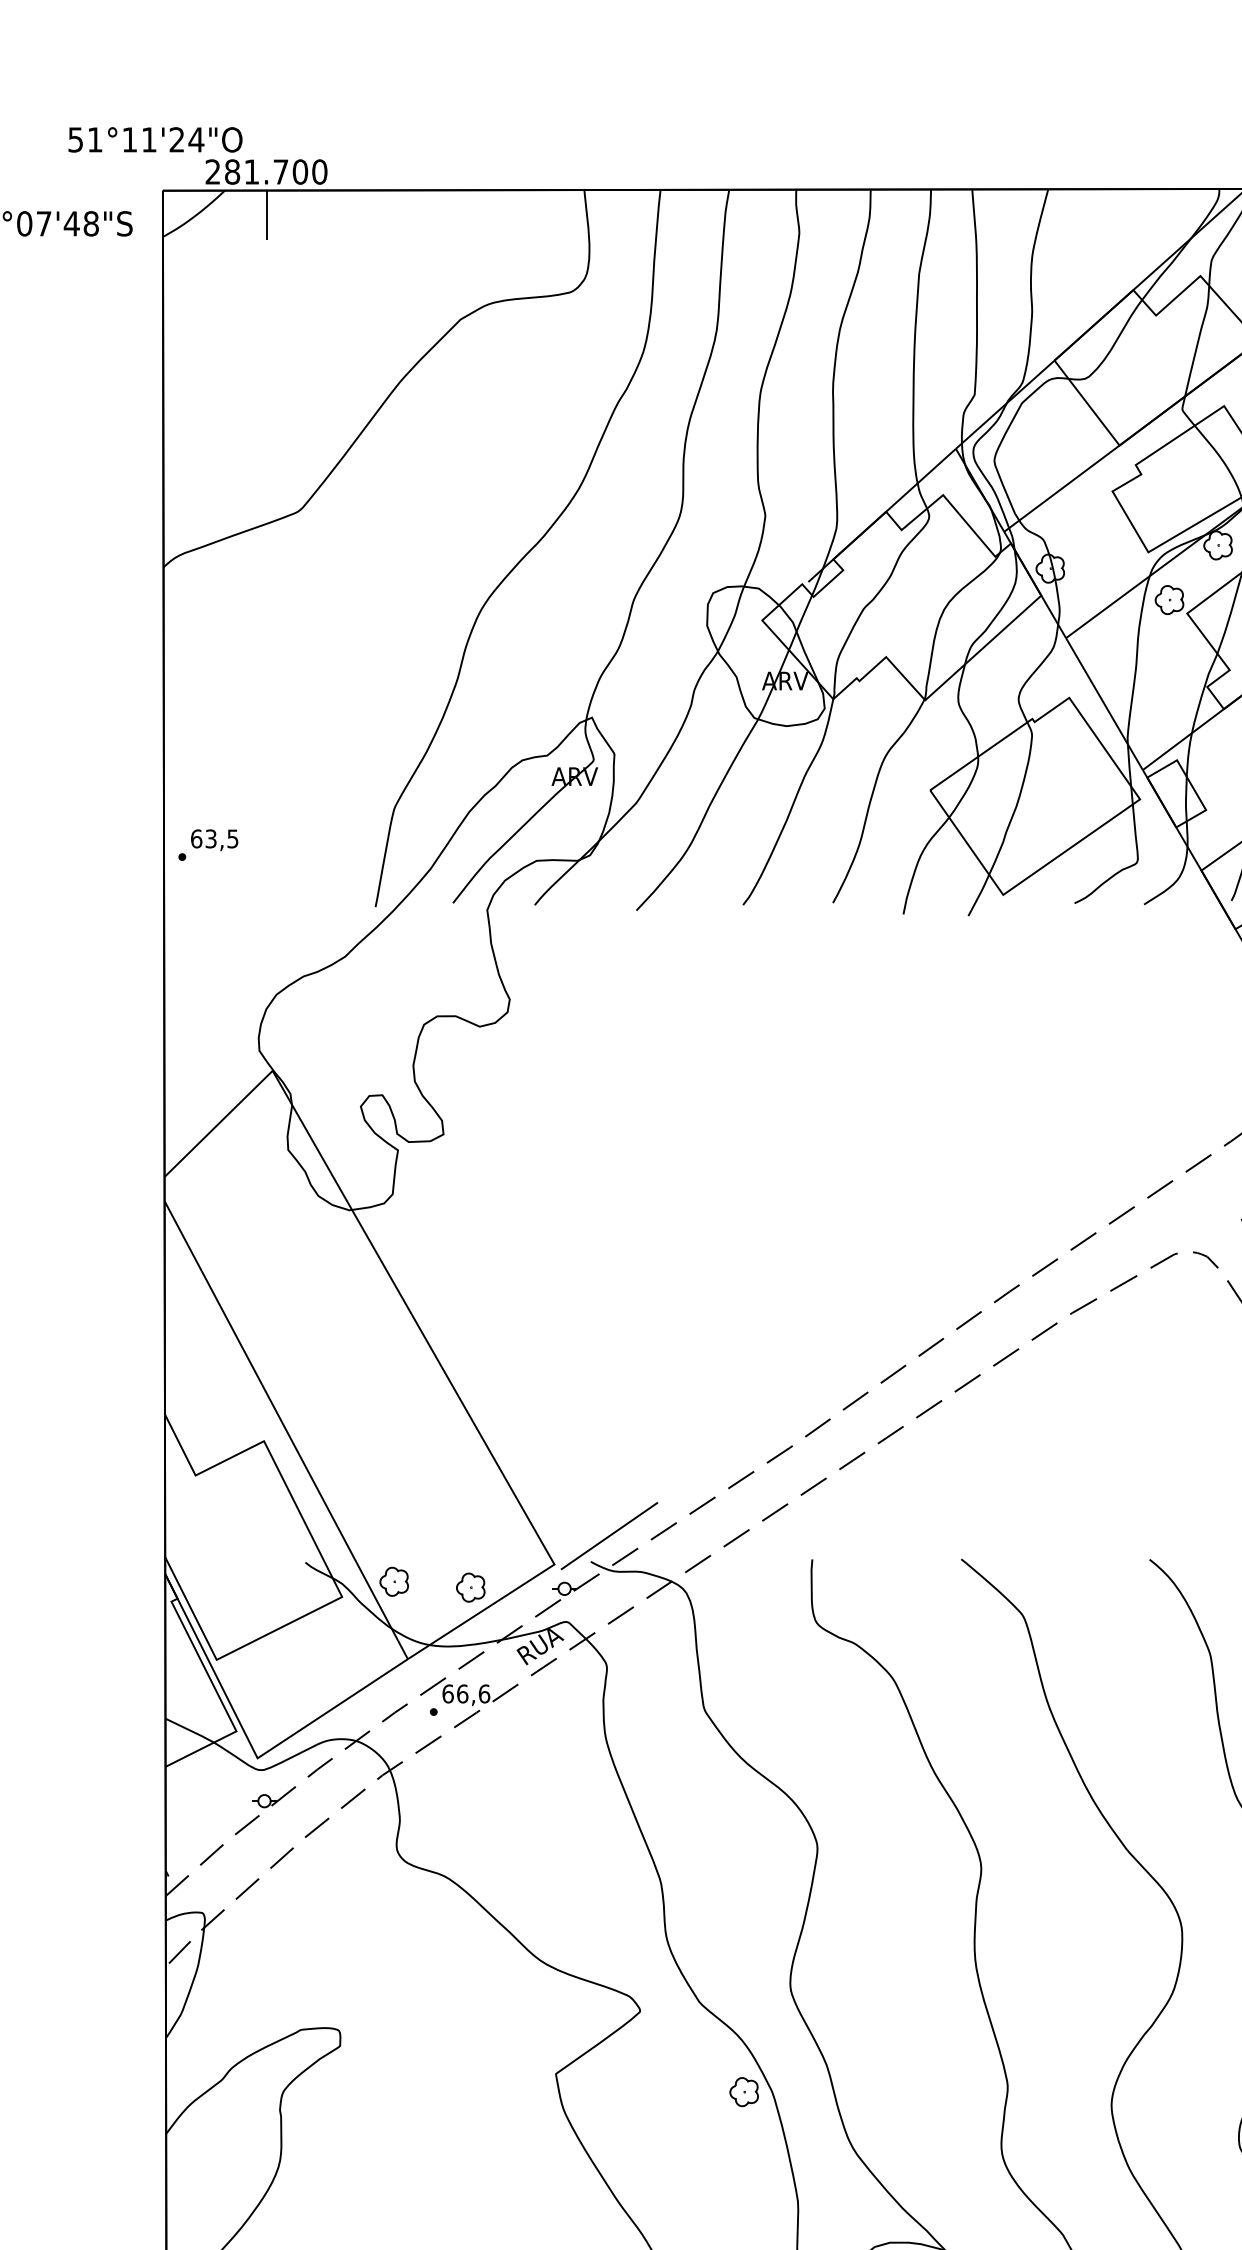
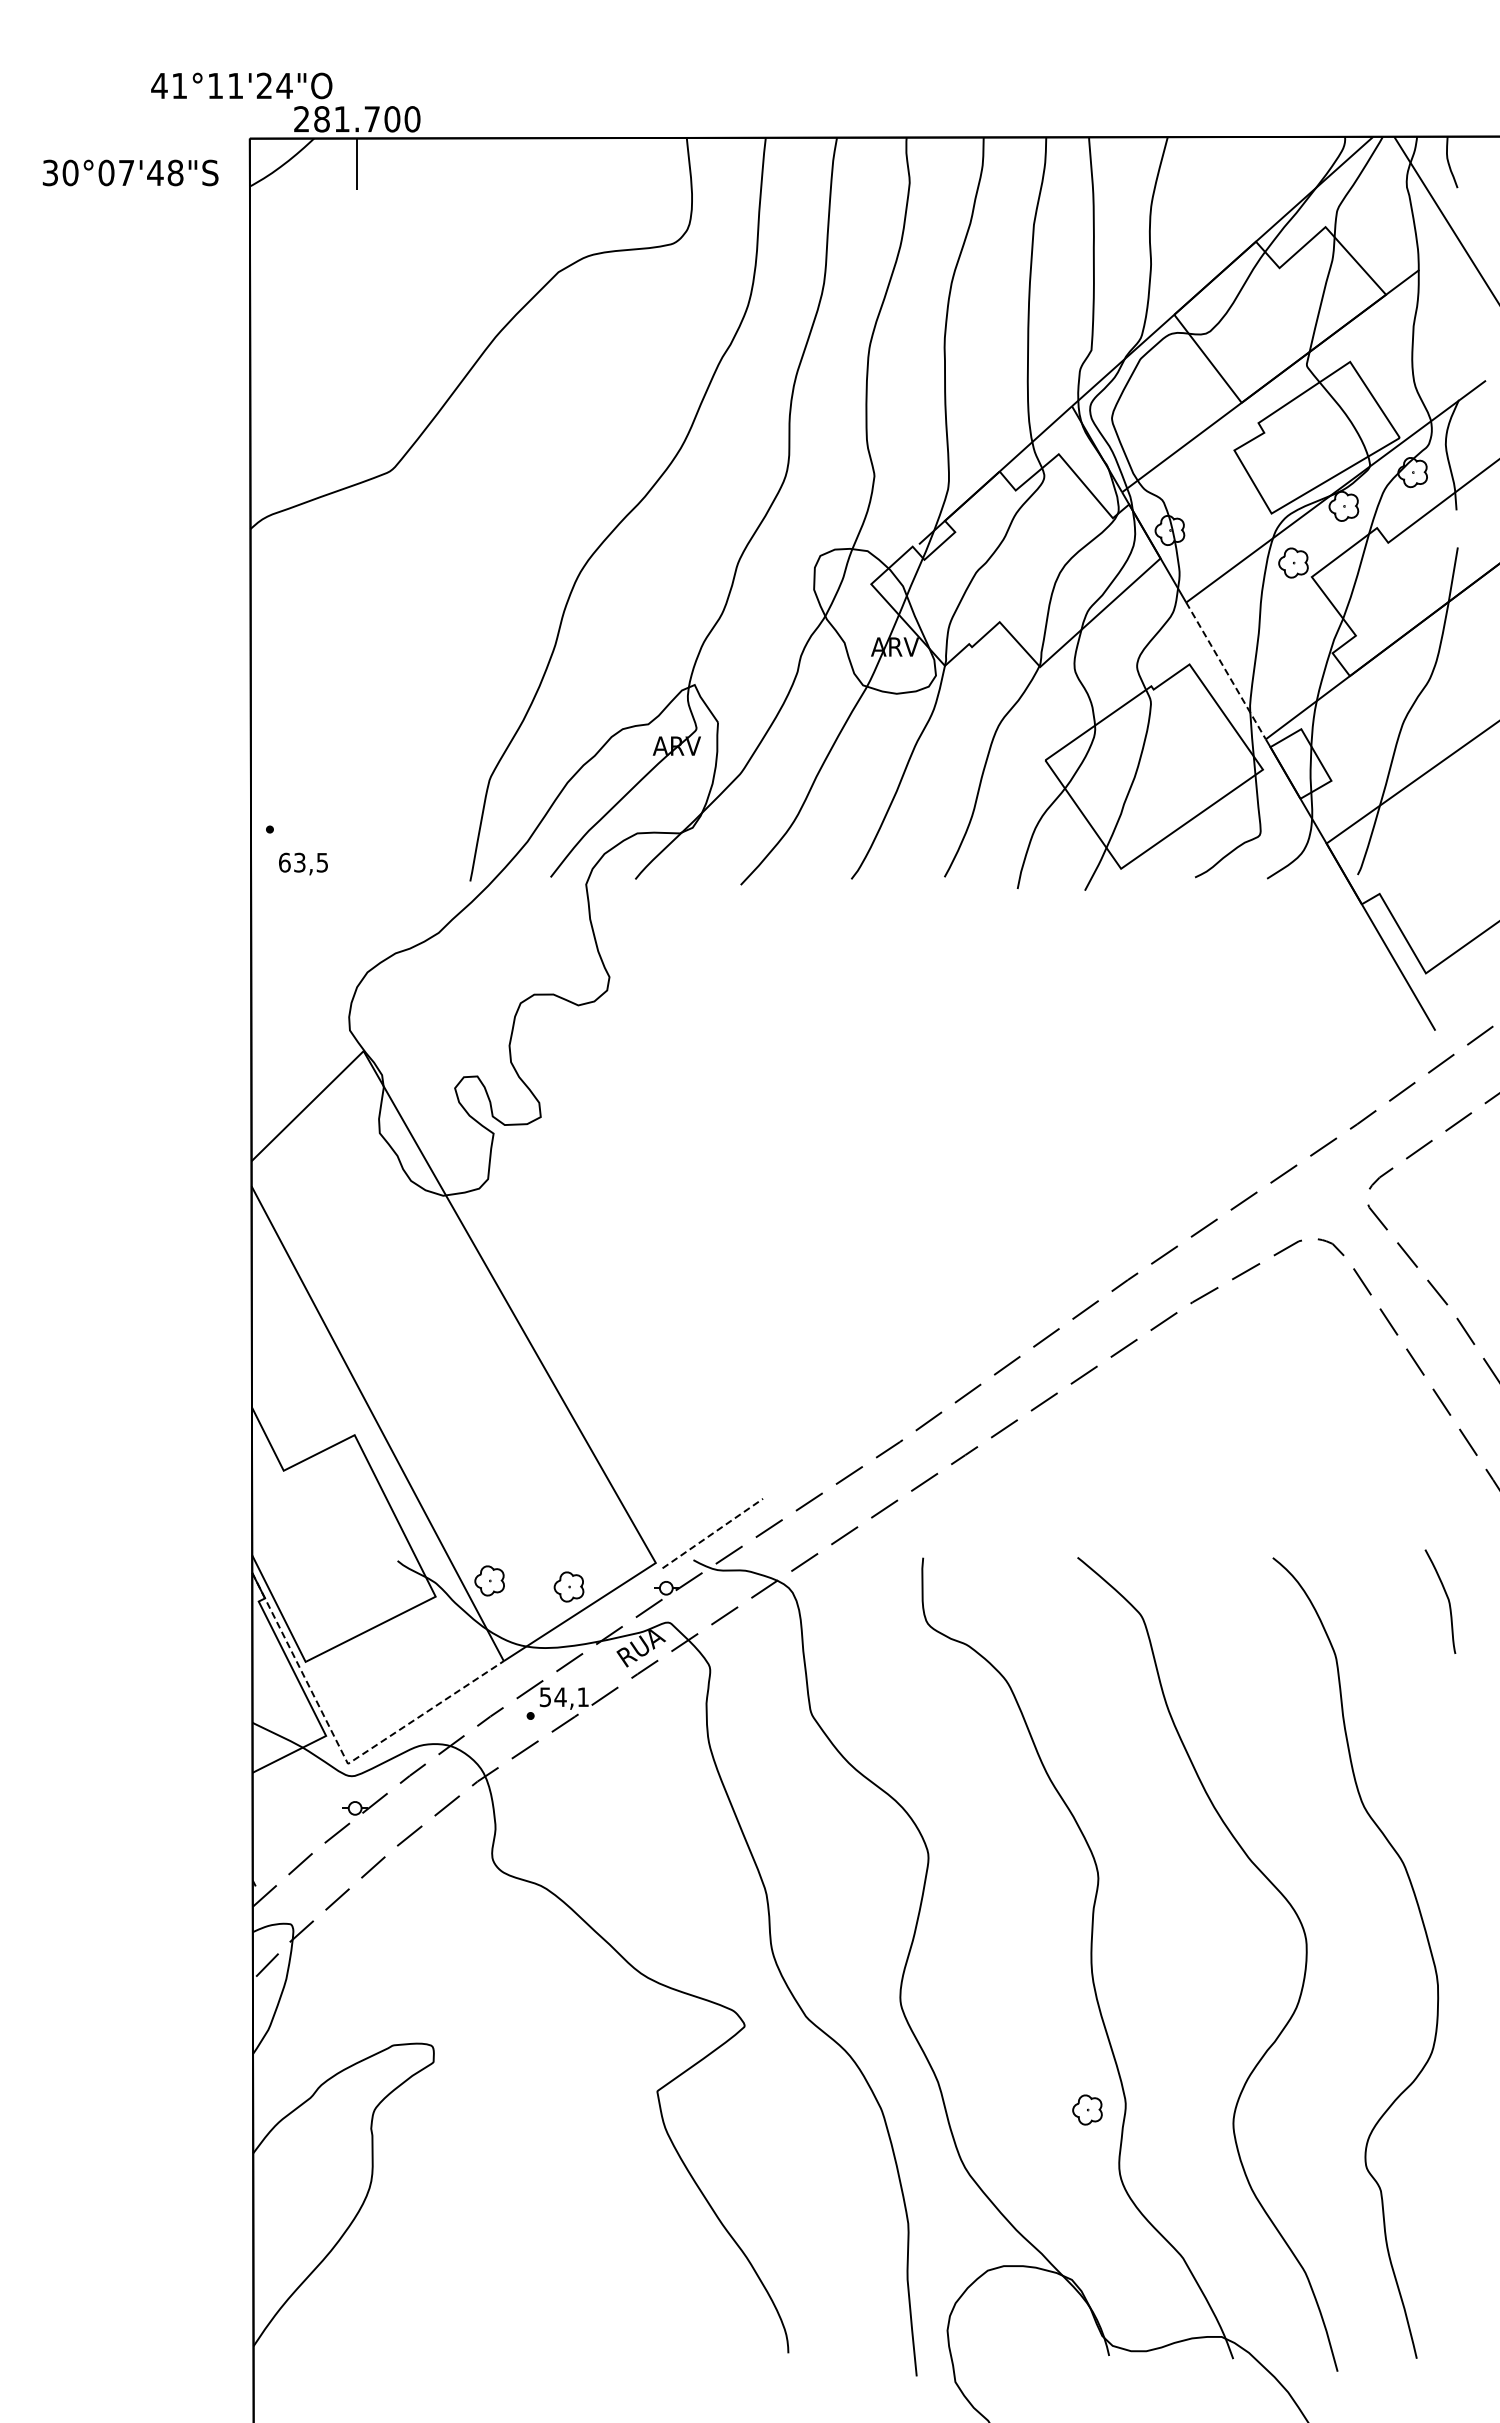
text: (75, 140) -> (159, 86), 51°11'24"O -> 41°11'24"O
line: (1104, 704) -> (1226, 671), solid -> dashed
text: (214, 839) -> (303, 863), moved
line: (610, 1536) -> (713, 1533), solid -> dashed
text: (466, 1694) -> (564, 1697), 66,6 -> 54,1
line: (251, 1746) -> (341, 1751), solid -> dashed
part: (744, 2091) -> (1087, 2109), moved

